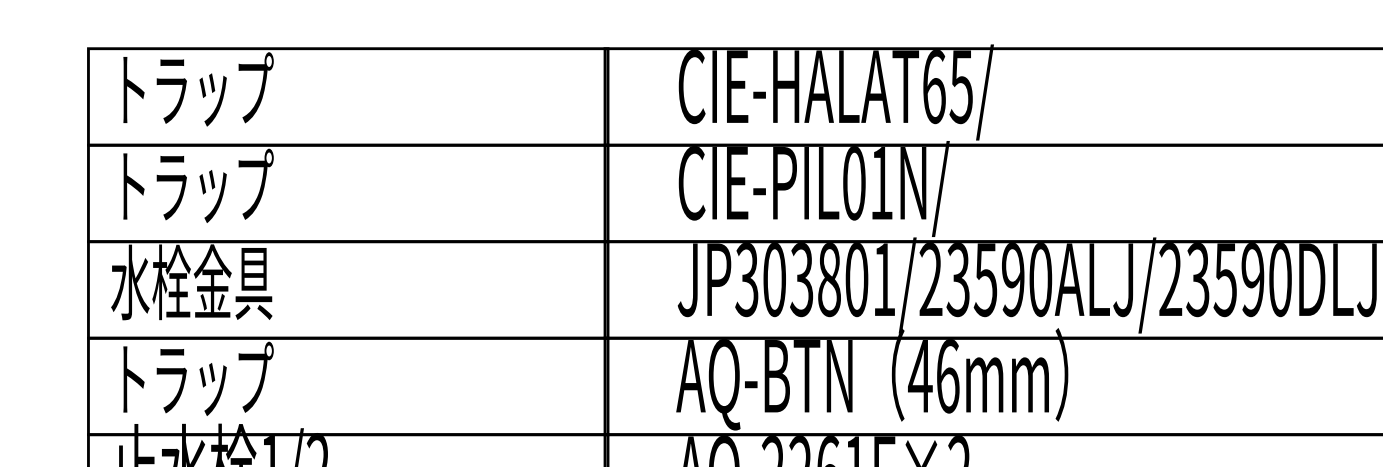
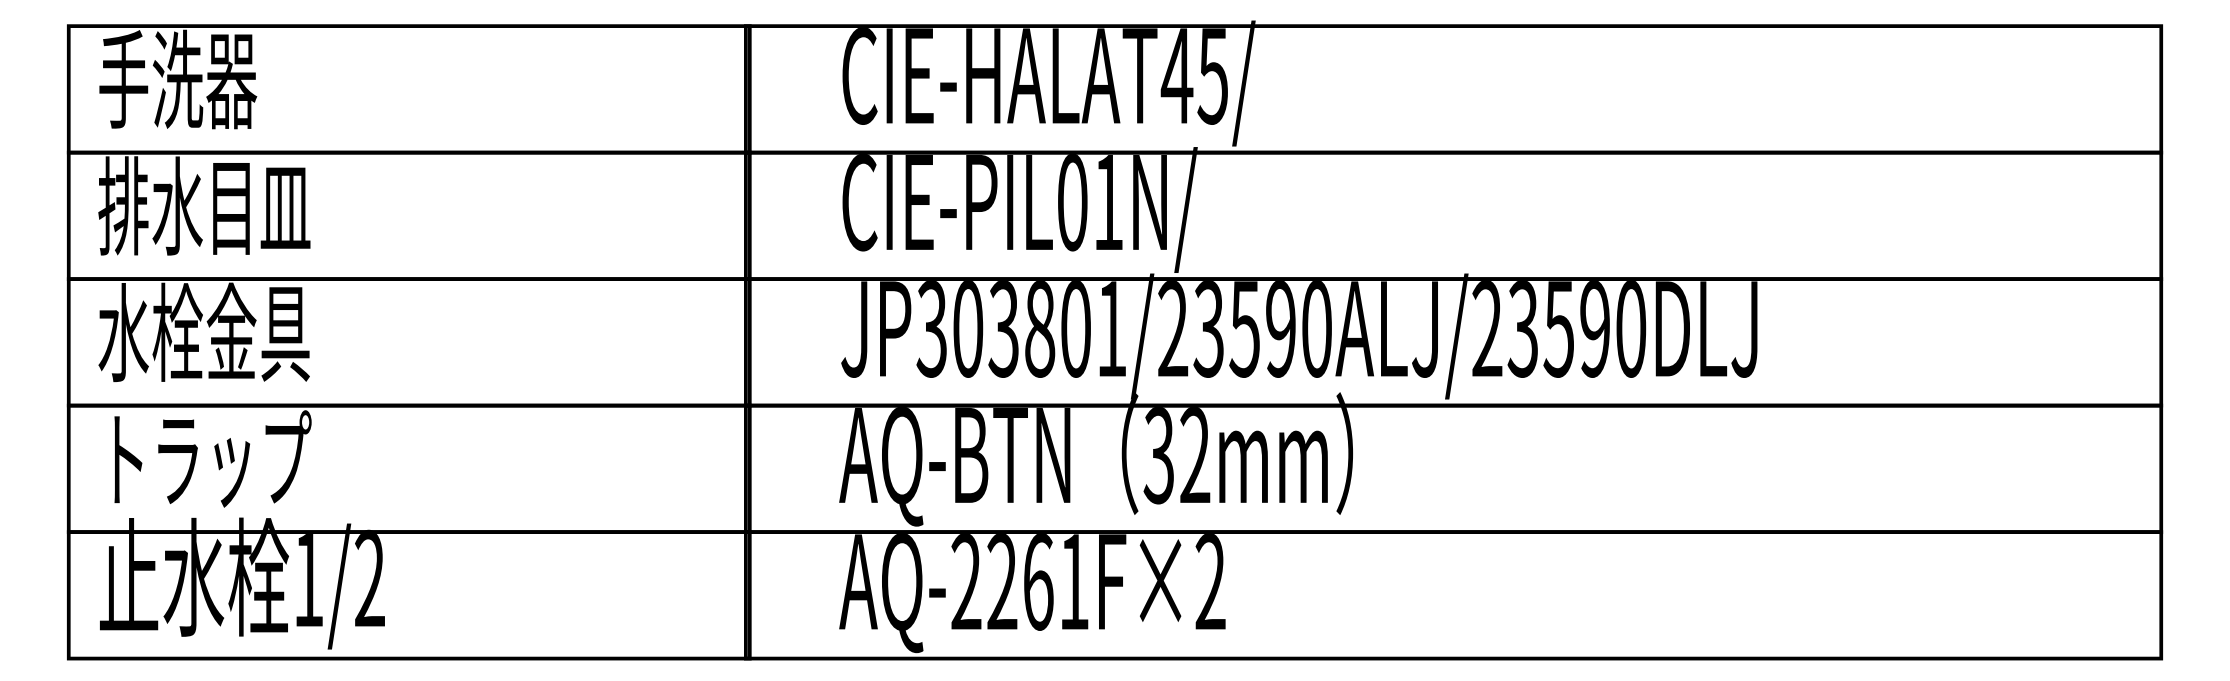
text: (933, 87) -> (1176, 76), CIE-HALAT65/ -> CIE-HALAT45/
text: (192, 89) -> (205, 79), トラップ -> 手洗器
text: (192, 185) -> (204, 205), トラップ -> 排水目皿
text: (933, 376) -> (1176, 455), 46mm -> 32mm

